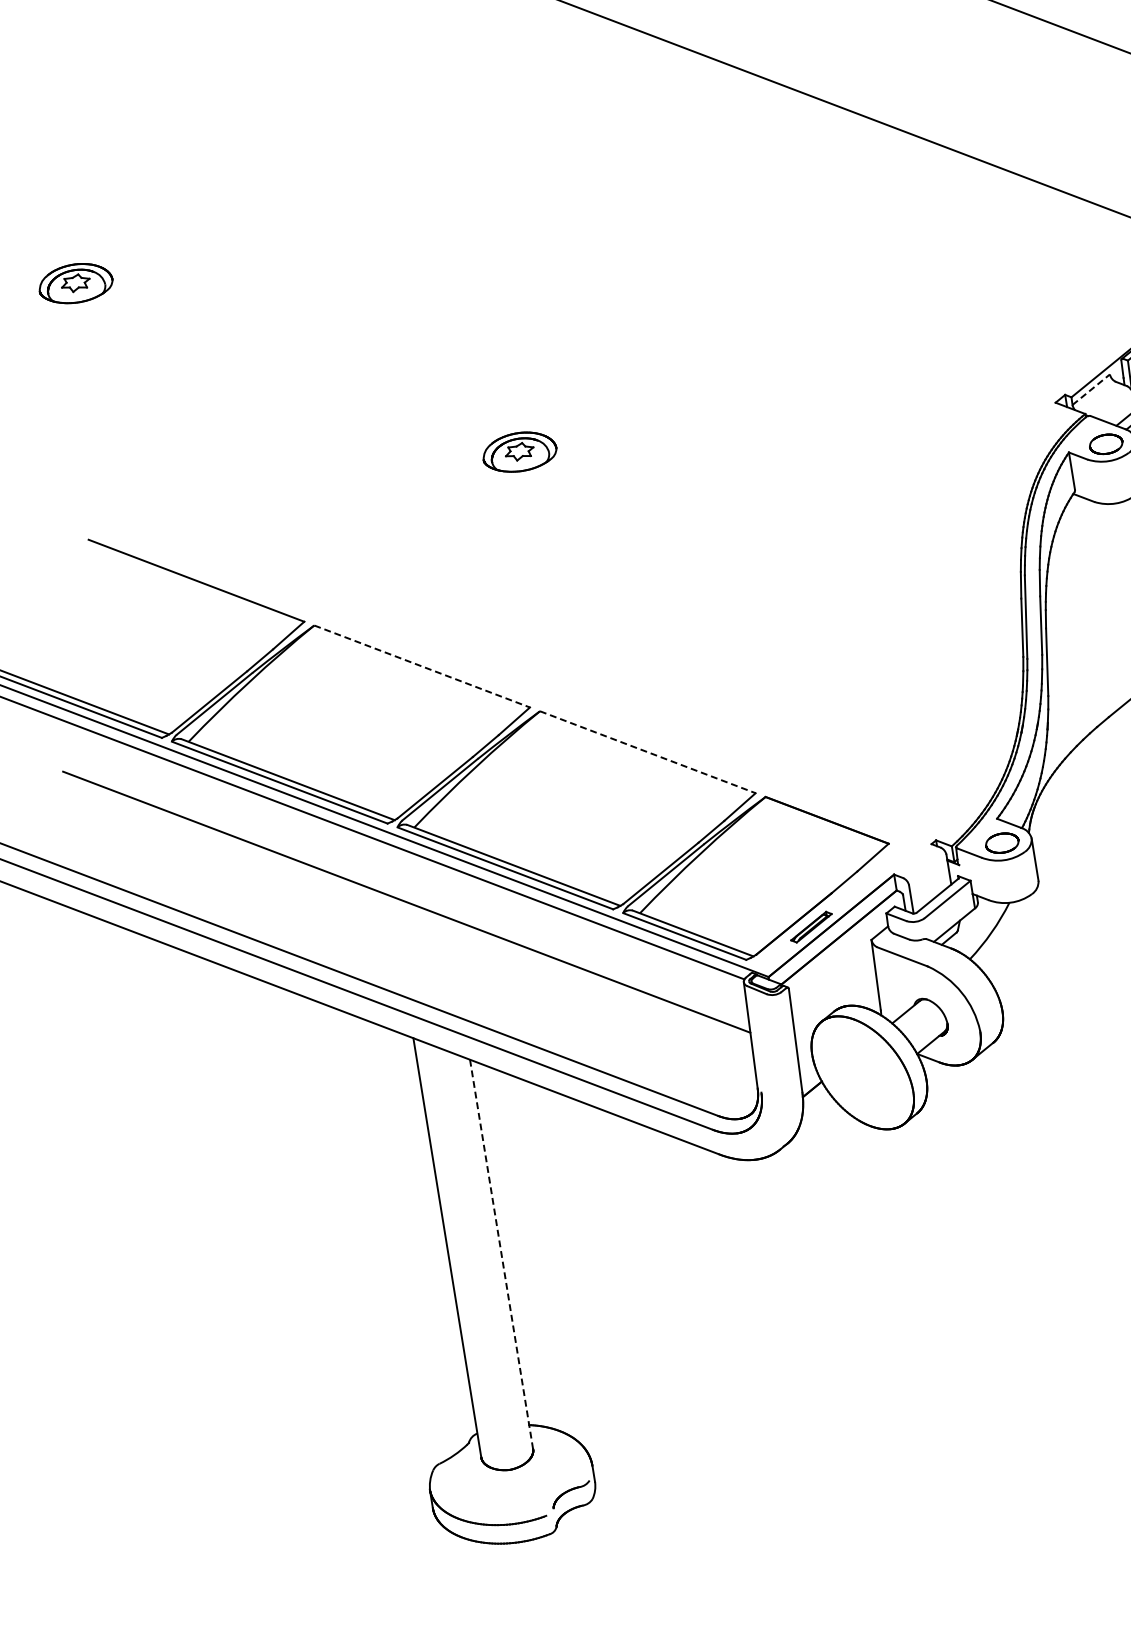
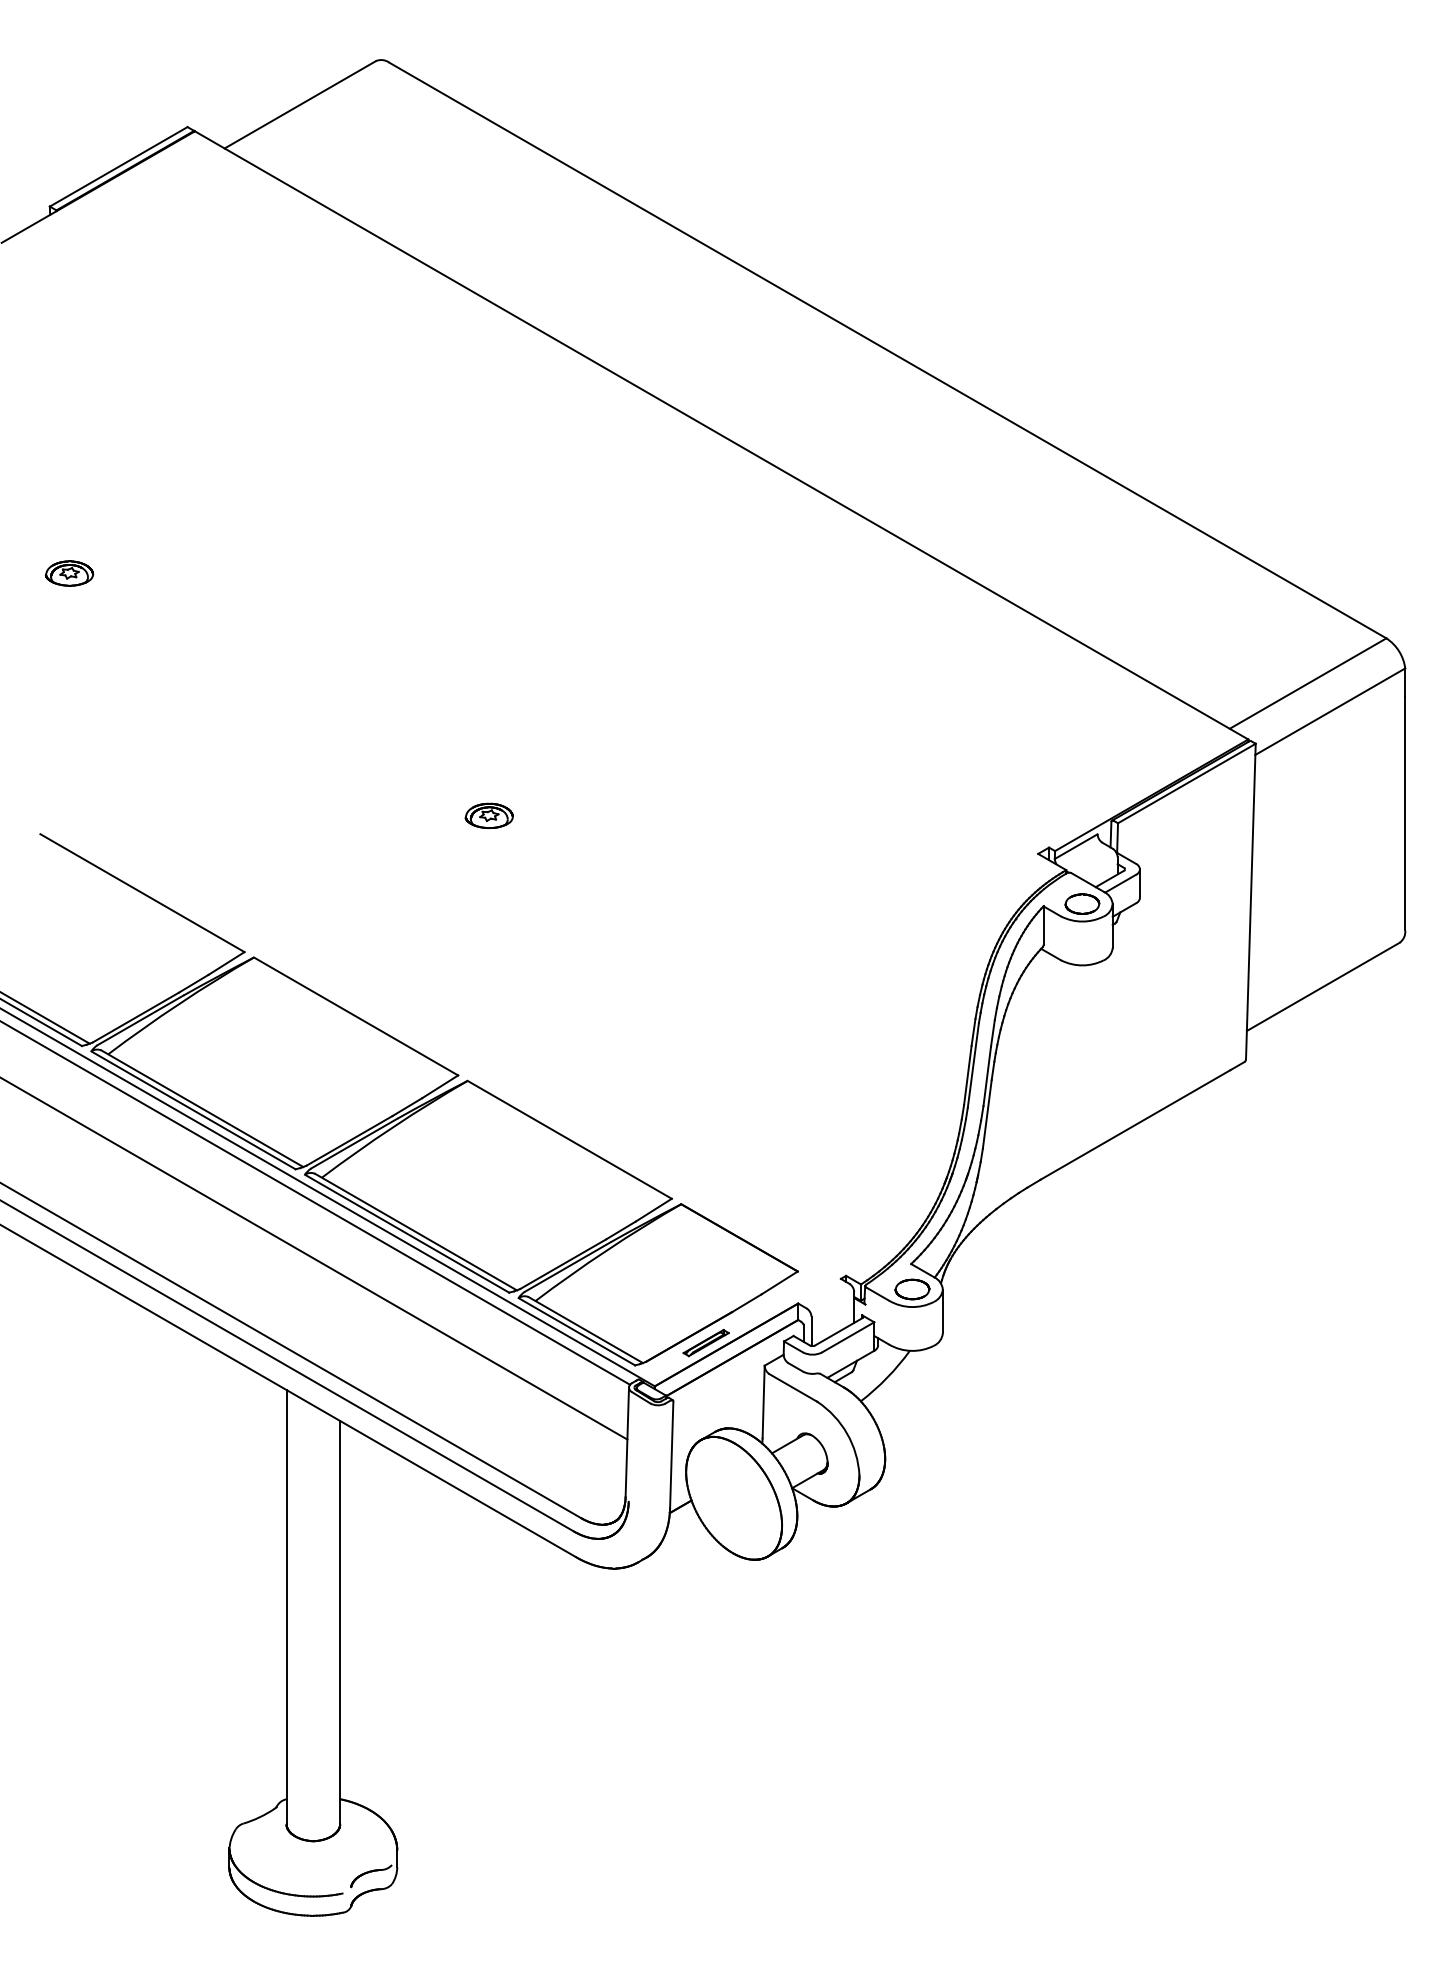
part: (75, 283) -> (69, 573), size x0.62
line: (1091, 389) -> (1076, 846), dashed -> solid
part: (518, 451) -> (488, 815), size x0.62
line: (422, 666) -> (356, 1016), dashed -> solid
line: (647, 751) -> (569, 1139), dashed -> solid
line: (501, 1254) -> (340, 1622), dashed -> solid

